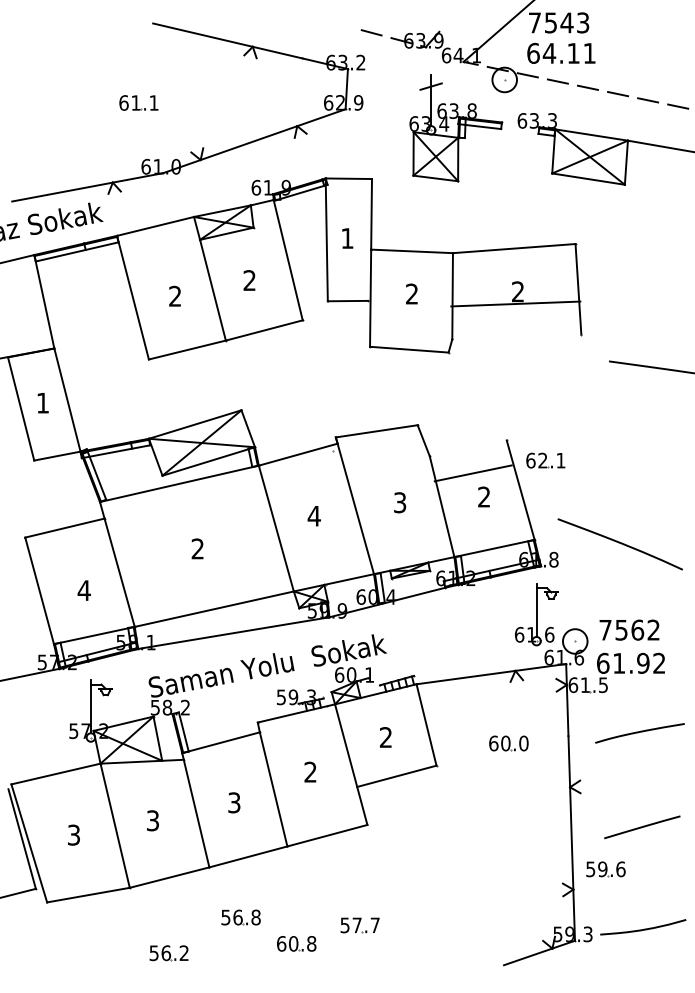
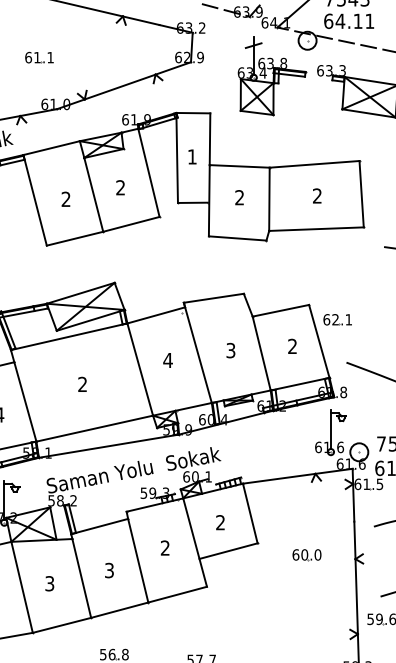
line: (515, 303) -> (316, 228), moved
line: (472, 473) -> (280, 310), moved
part: (508, 743) -> (306, 554), moved

